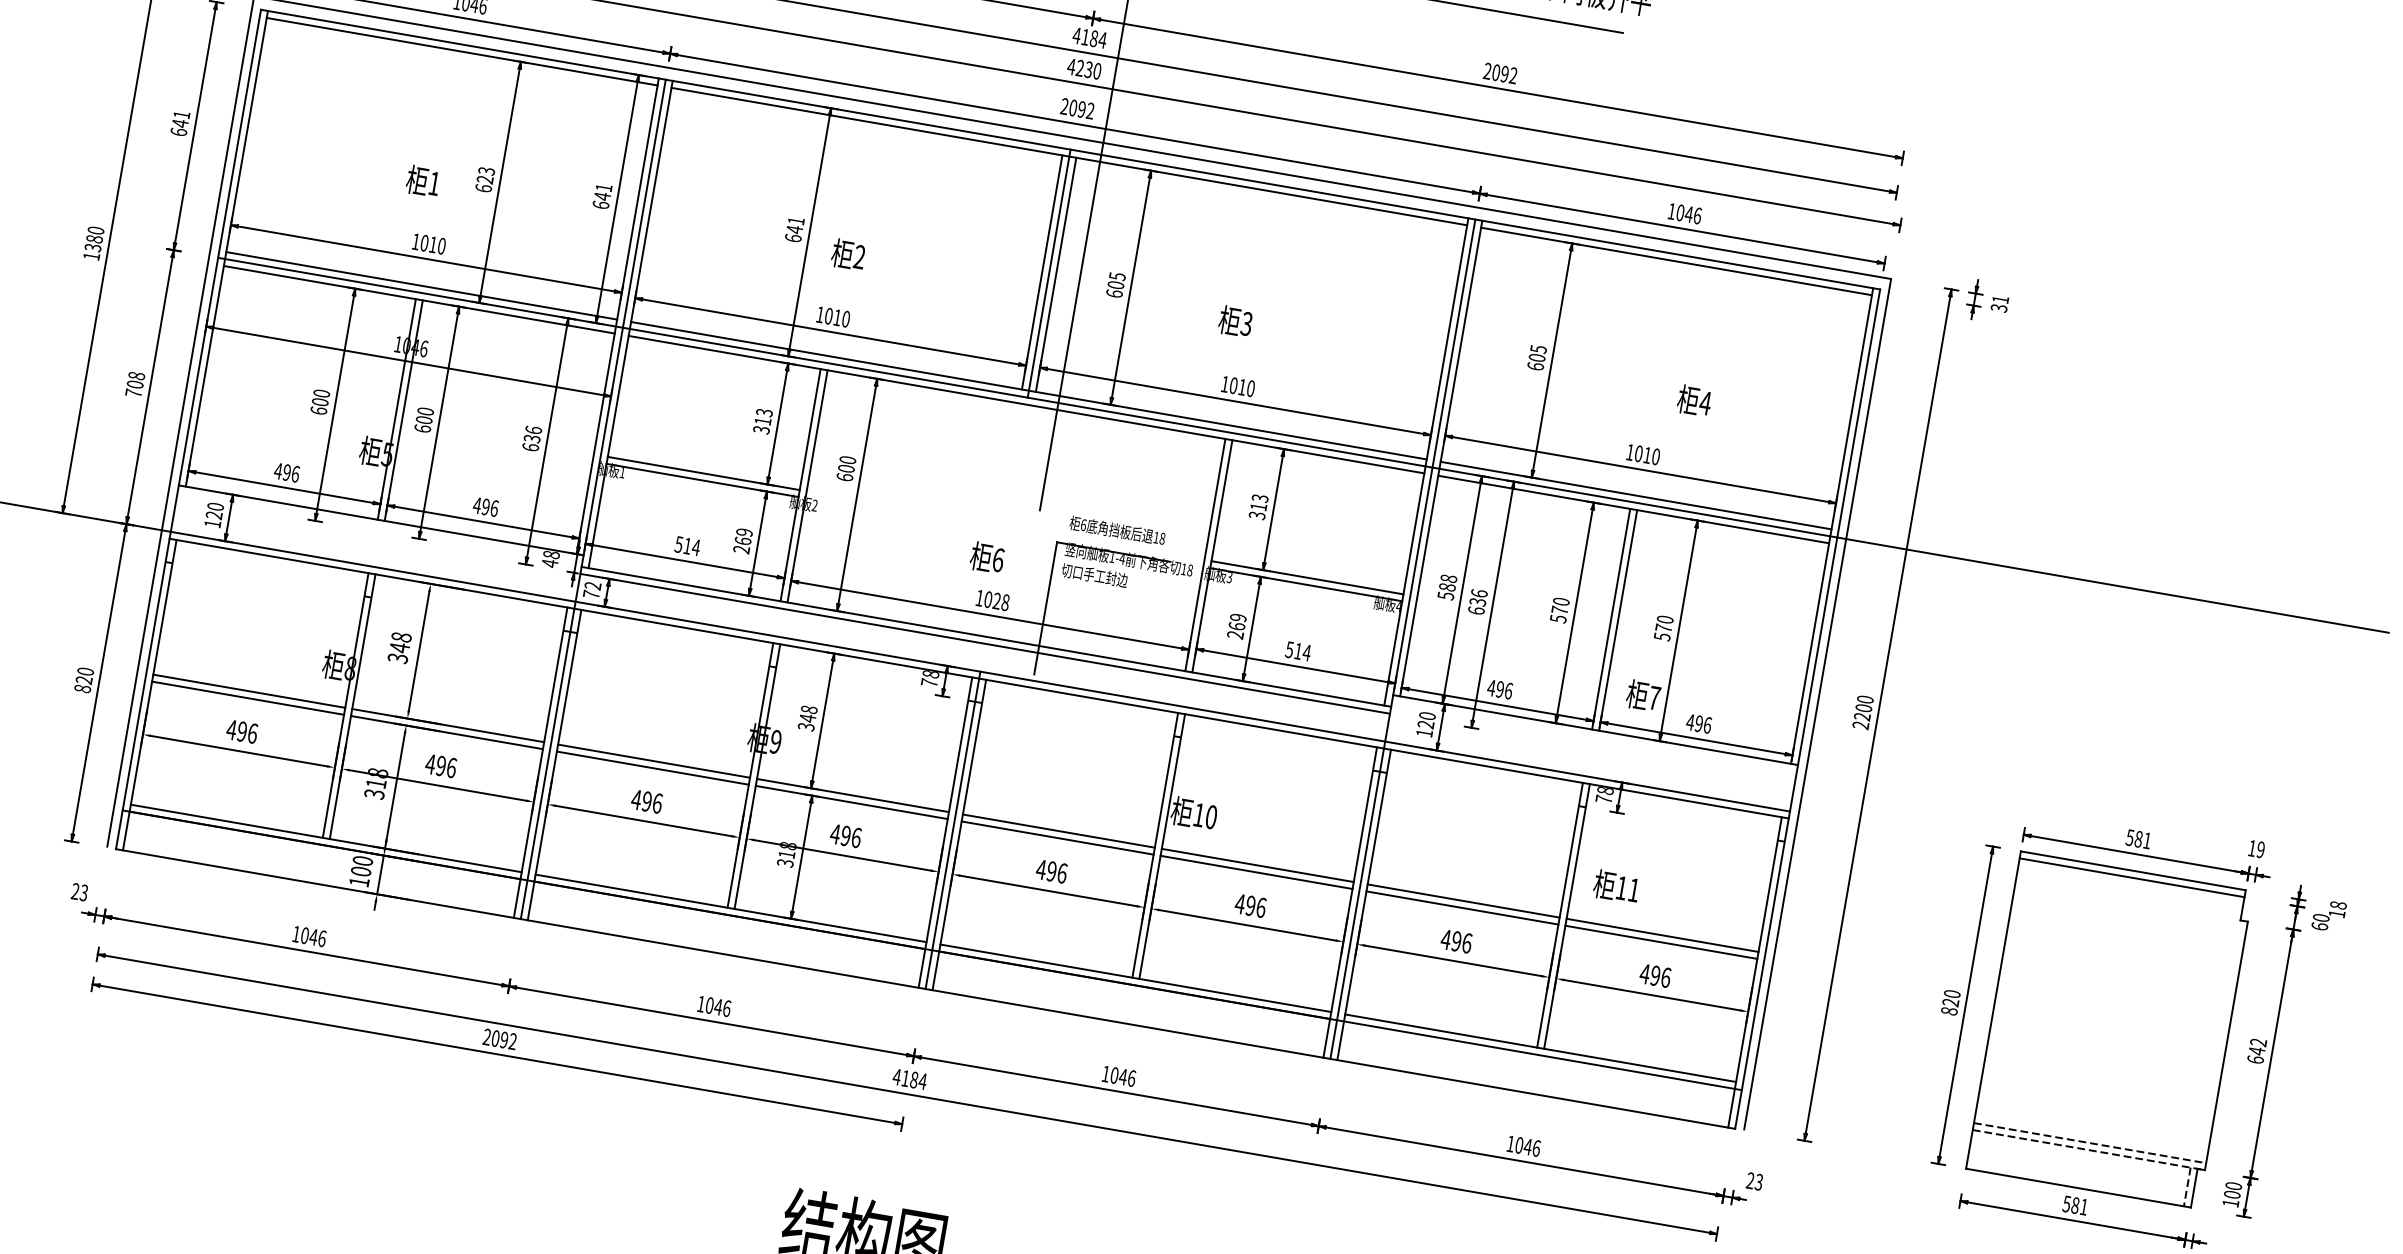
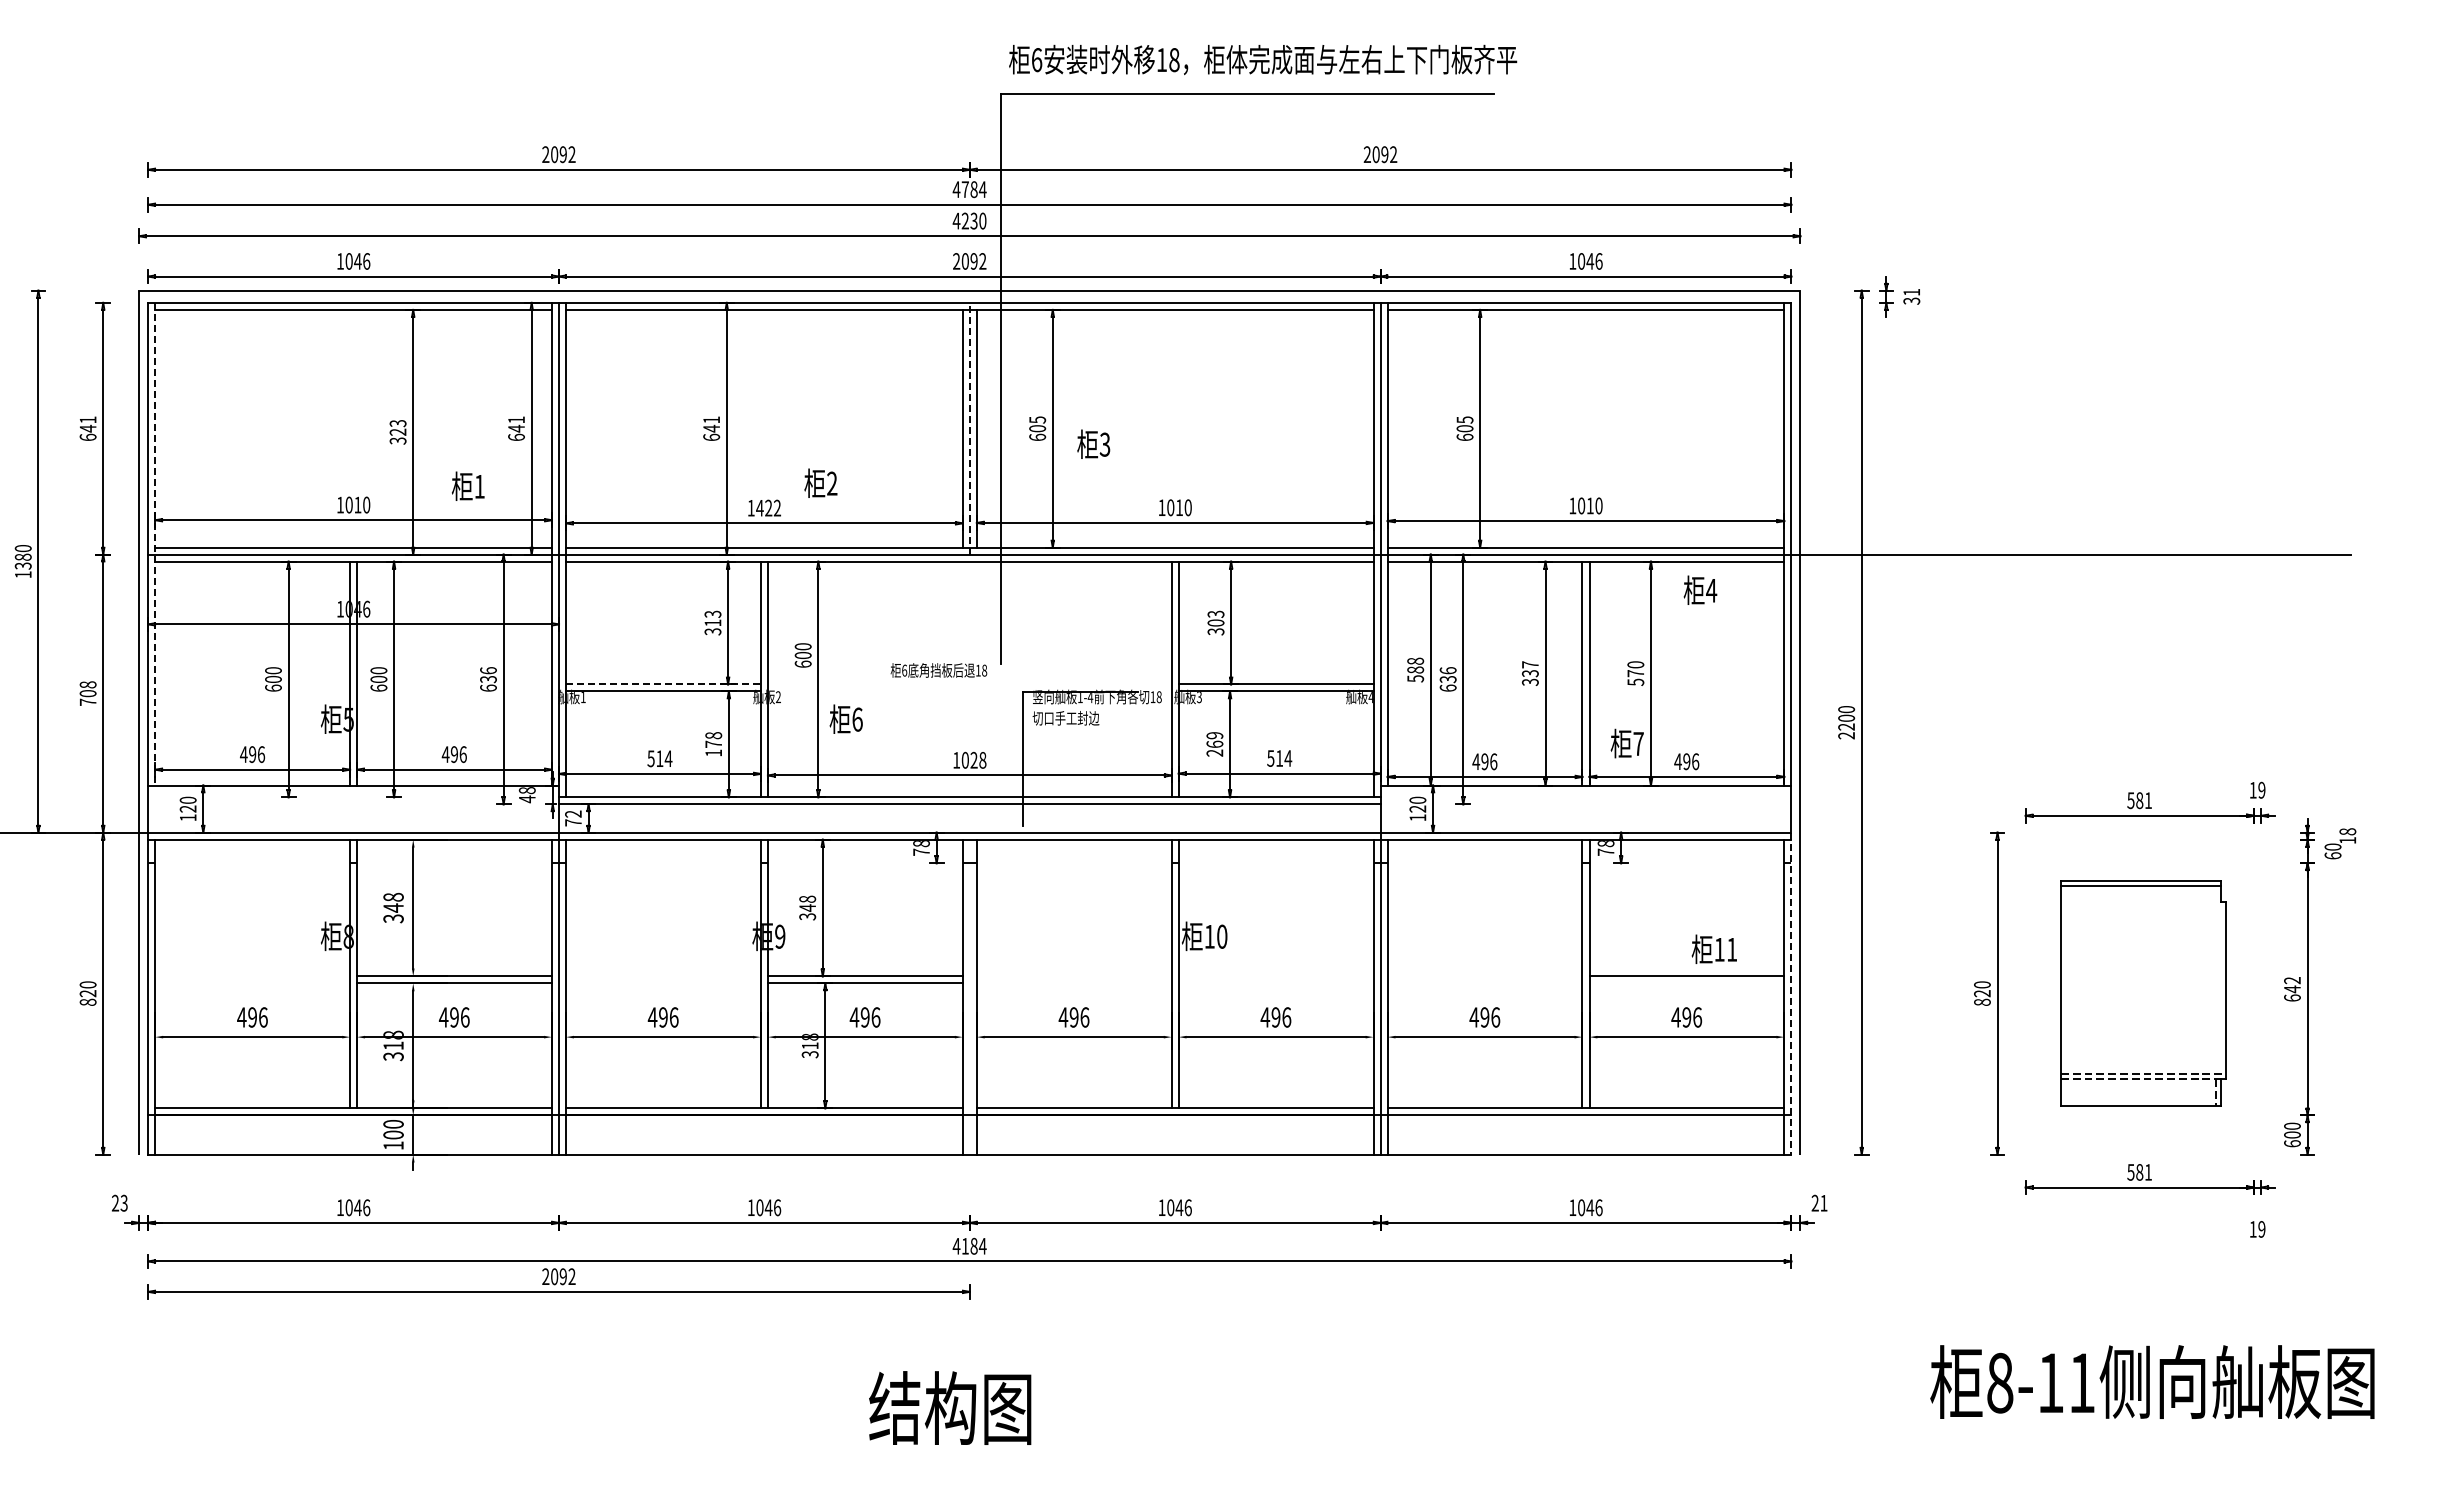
text: (1084, 37) -> (964, 189), 4184 -> 4784
text: (423, 180) -> (468, 485), moved
text: (483, 187) -> (397, 440), 623 -> 323
line: (227, 249) -> (155, 544), solid -> dashed
text: (848, 253) -> (820, 482), moved
line: (1048, 273) -> (969, 428), solid -> dashed
text: (837, 317) -> (768, 507), 1010 -> 1422
text: (1235, 320) -> (1093, 443), moved
text: (1694, 400) -> (1700, 589), moved
line: (703, 473) -> (663, 684), solid -> dashed
text: (1258, 506) -> (1215, 622), 313 -> 303
text: (1117, 530) -> (938, 670), moved
text: (742, 541) -> (713, 744), 269 -> 178
text: (986, 556) -> (845, 718), moved
text: (1559, 610) -> (1529, 673), 570 -> 337
line: (249, 691) -> (252, 976), removed
line: (247, 698) -> (252, 983), removed
line: (654, 761) -> (663, 976), removed
line: (652, 768) -> (663, 983), removed
line: (952, 830) -> (969, 993), removed
line: (1058, 831) -> (1073, 976), removed
line: (1056, 837) -> (1073, 983), removed
line: (1257, 865) -> (1275, 976), removed
line: (1255, 872) -> (1275, 983), removed
text: (1615, 885) -> (1713, 948), moved
line: (1463, 901) -> (1484, 976), removed
line: (1461, 907) -> (1484, 983), removed
line: (1660, 942) -> (1686, 983), removed
line: (1762, 971) -> (1791, 994), solid -> dashed
part: (2109, 1029) -> (2143, 993), size x0.7
text: (1758, 1181) -> (1823, 1202), 23 -> 21
text: (2230, 1203) -> (2292, 1143), 100 -> 600

